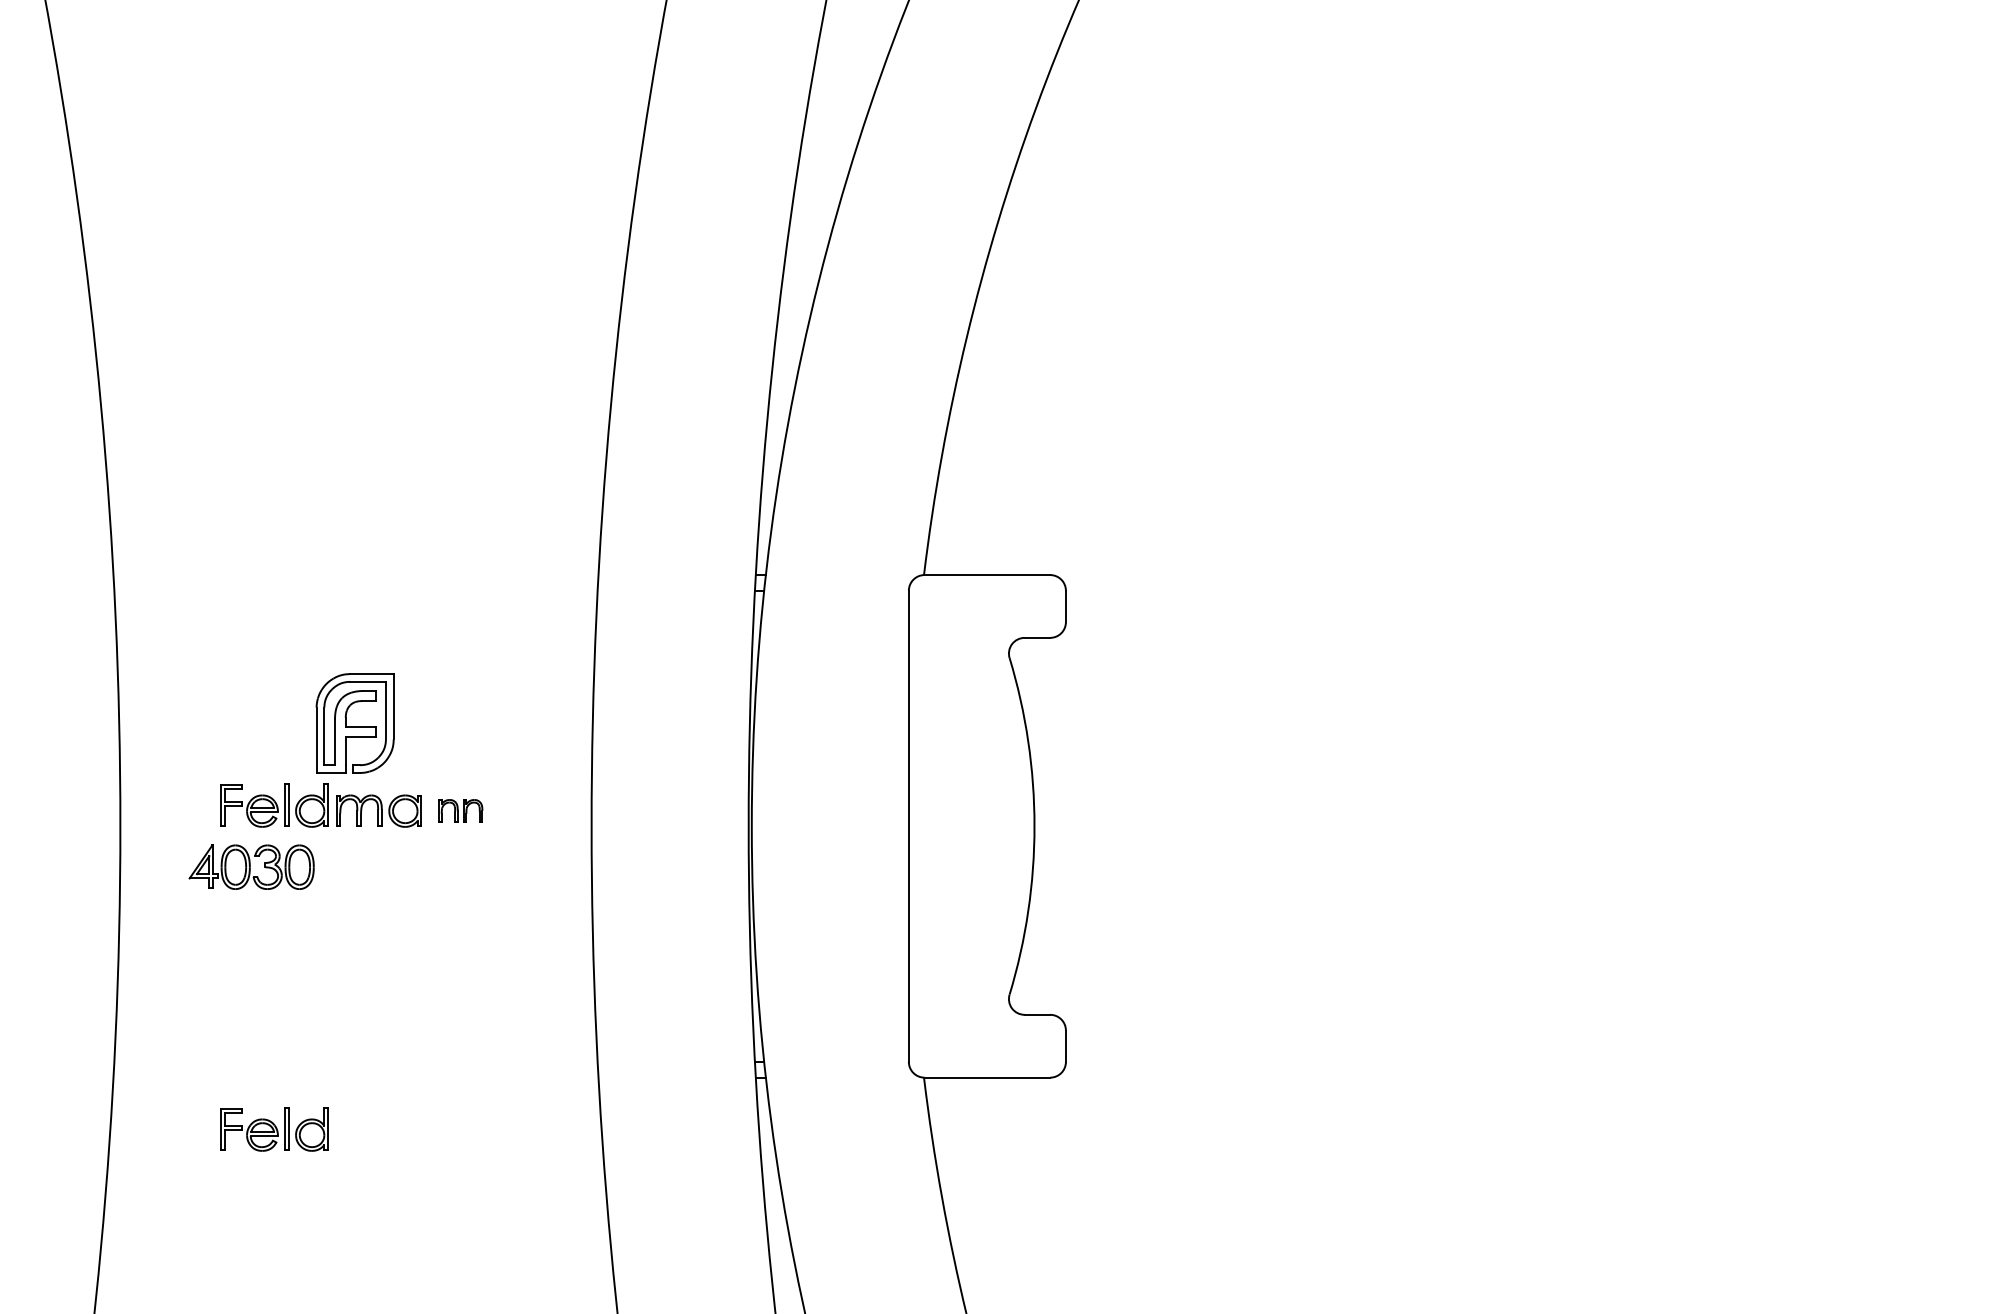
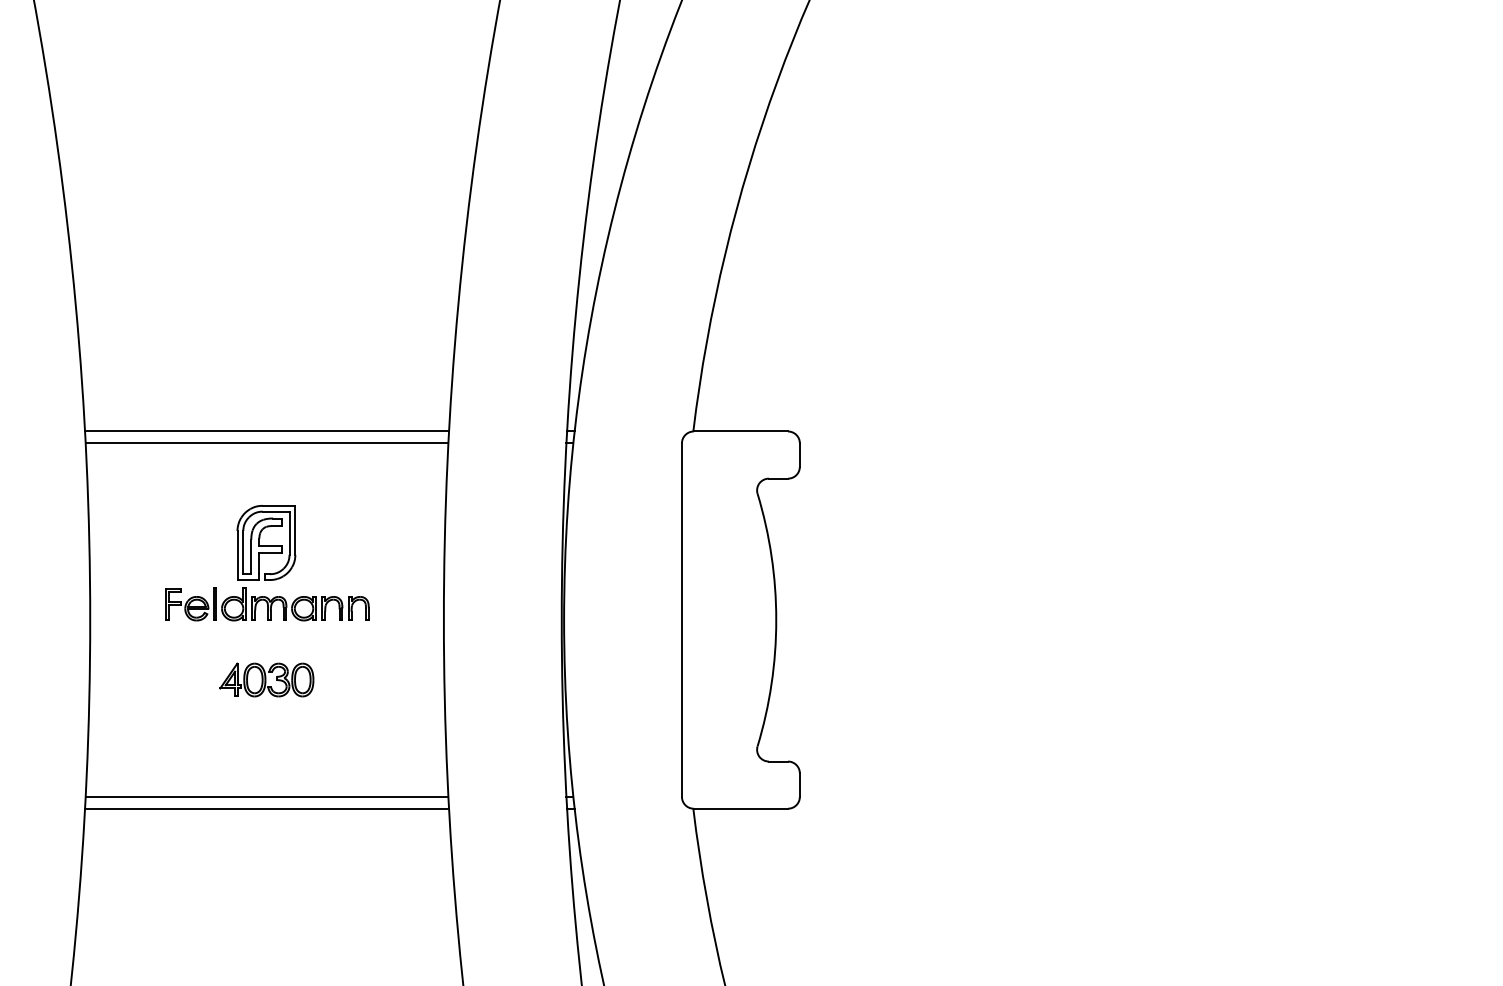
line: (355, 575) -> (266, 431), added
line: (355, 590) -> (266, 443), added
part: (460, 810) -> (345, 608), size x1.43
part: (251, 866) -> (266, 679), moved
line: (355, 1061) -> (266, 796), added
line: (355, 1077) -> (266, 808), added
part: (274, 1129) -> (205, 847), removed

